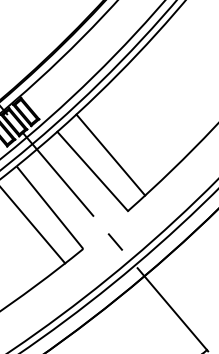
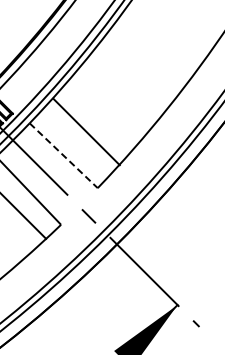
line: (110, 154) -> (86, 131), moved
line: (92, 171) -> (63, 155), solid -> dashed

